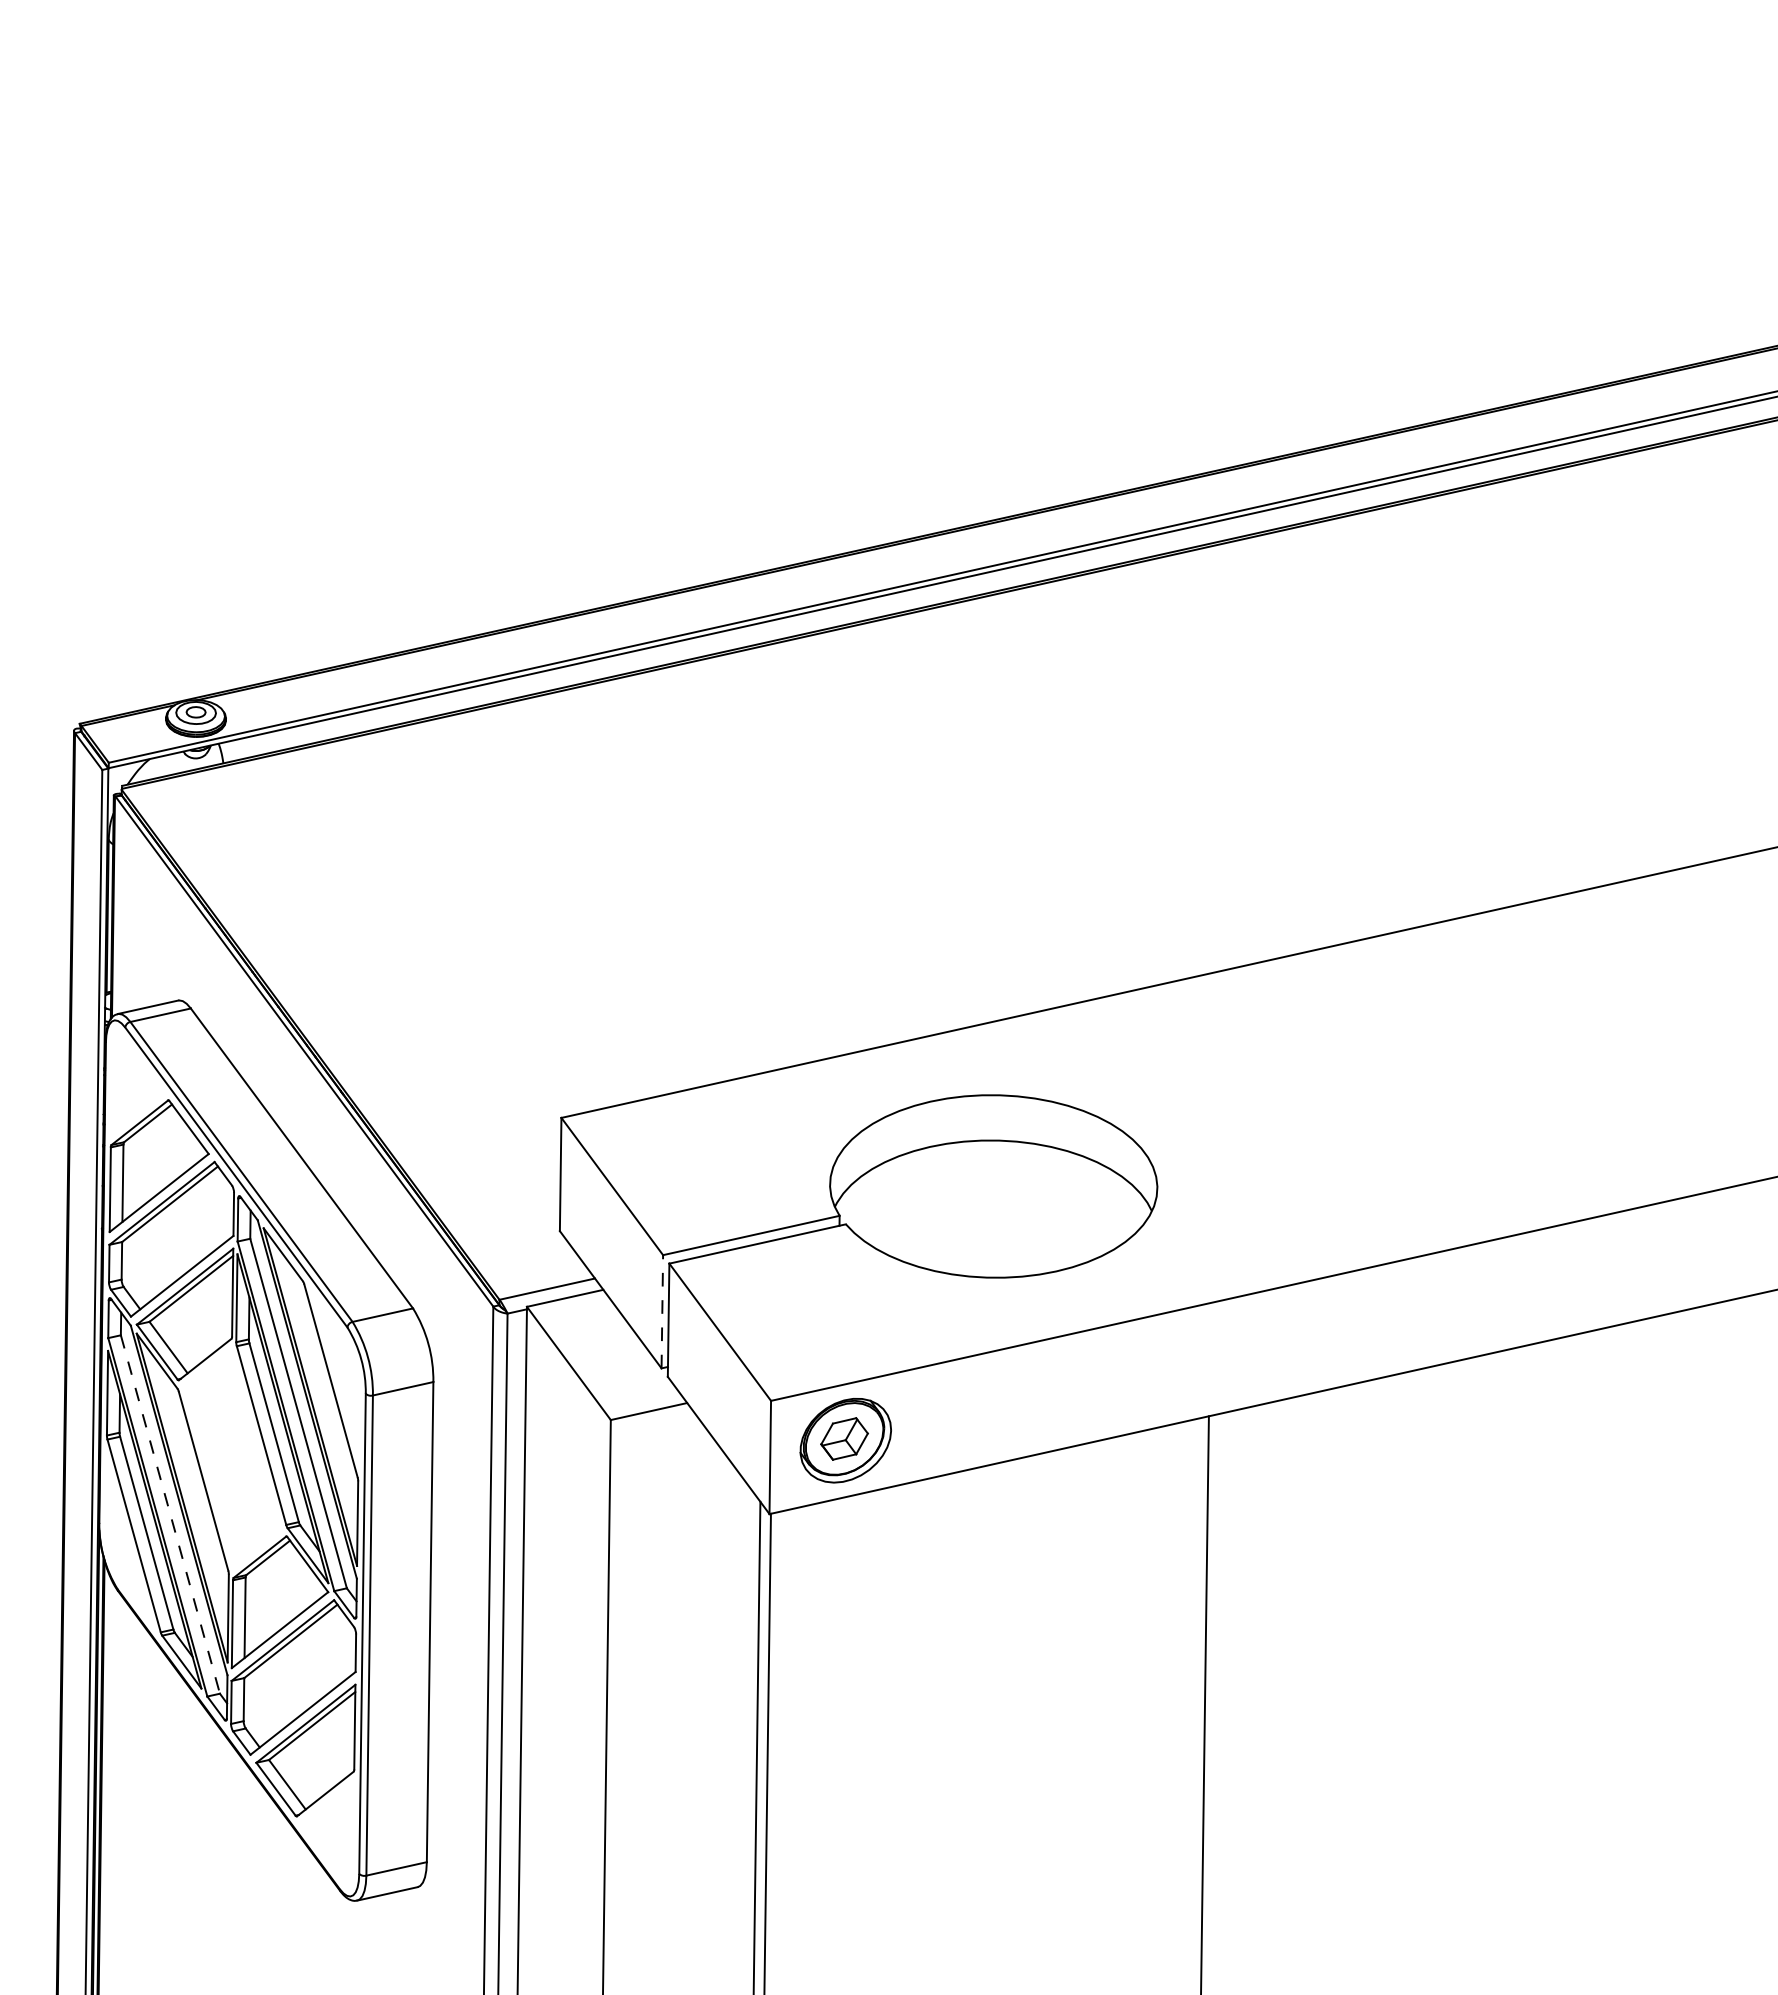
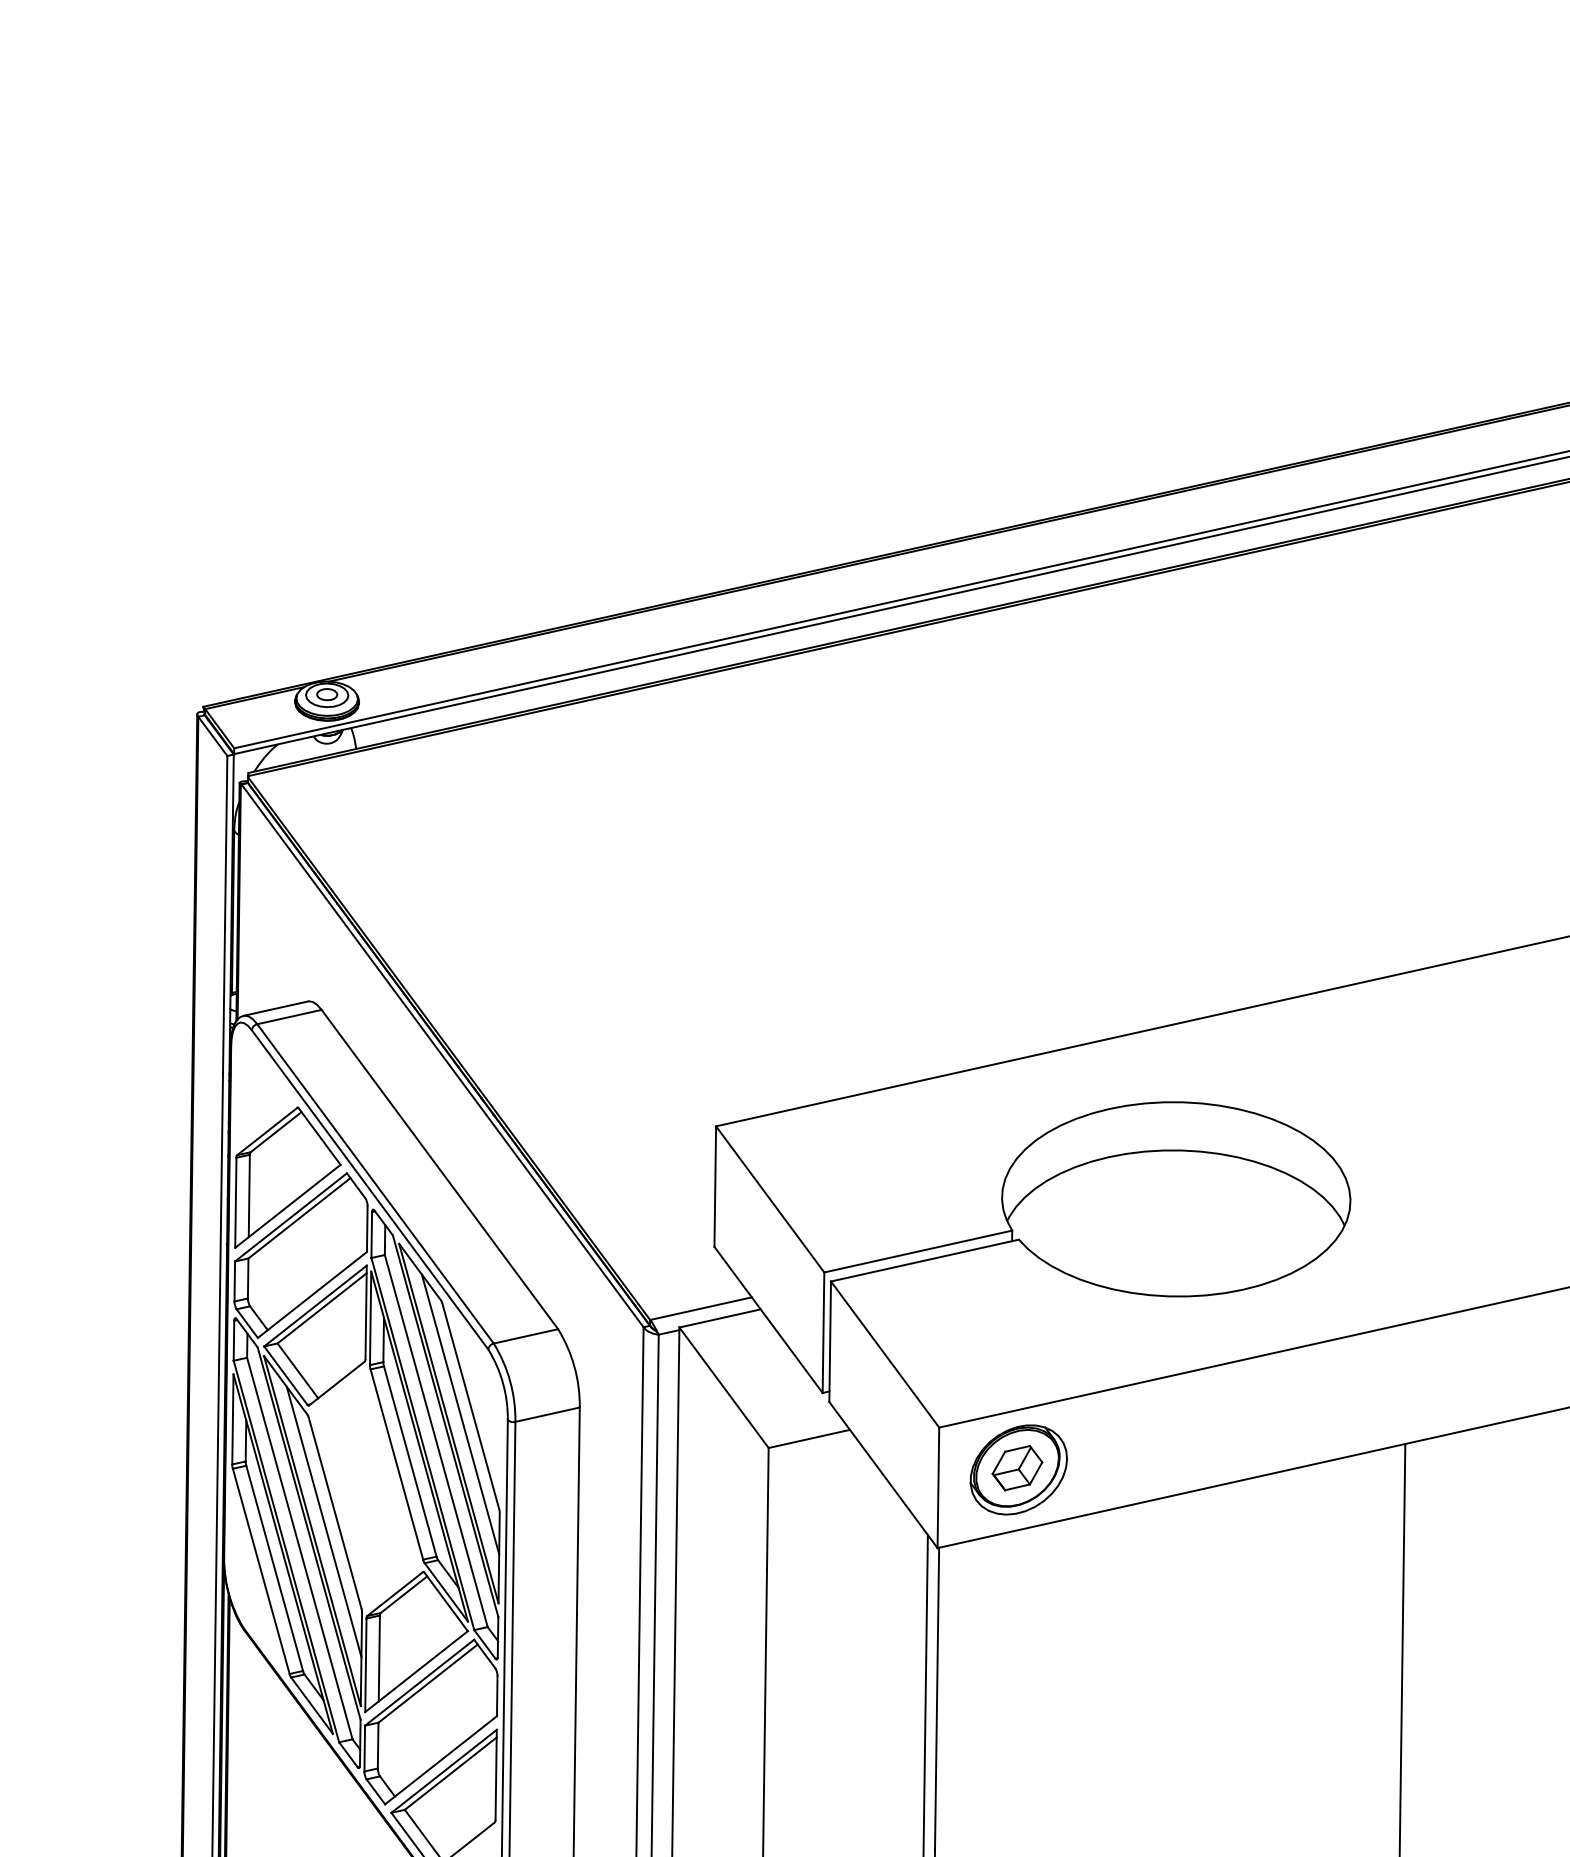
line: (662, 1311) -> (823, 1332), dashed -> solid
line: (321, 1388) -> (460, 1414), added
line: (193, 1489) -> (324, 1521), added
line: (170, 1514) -> (299, 1548), dashed -> solid

